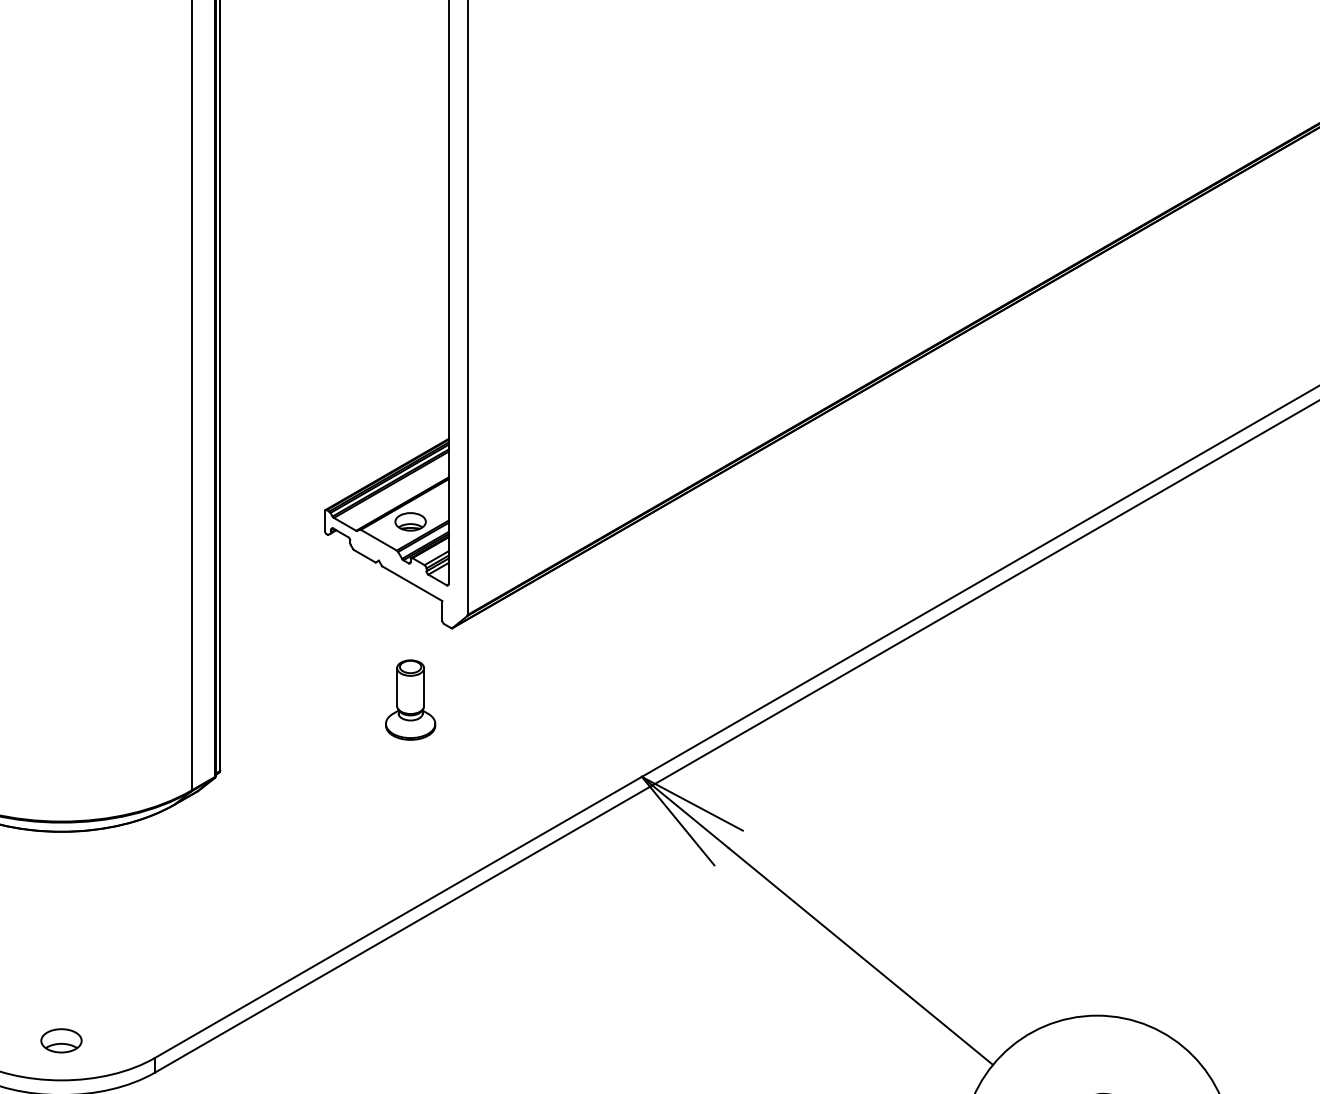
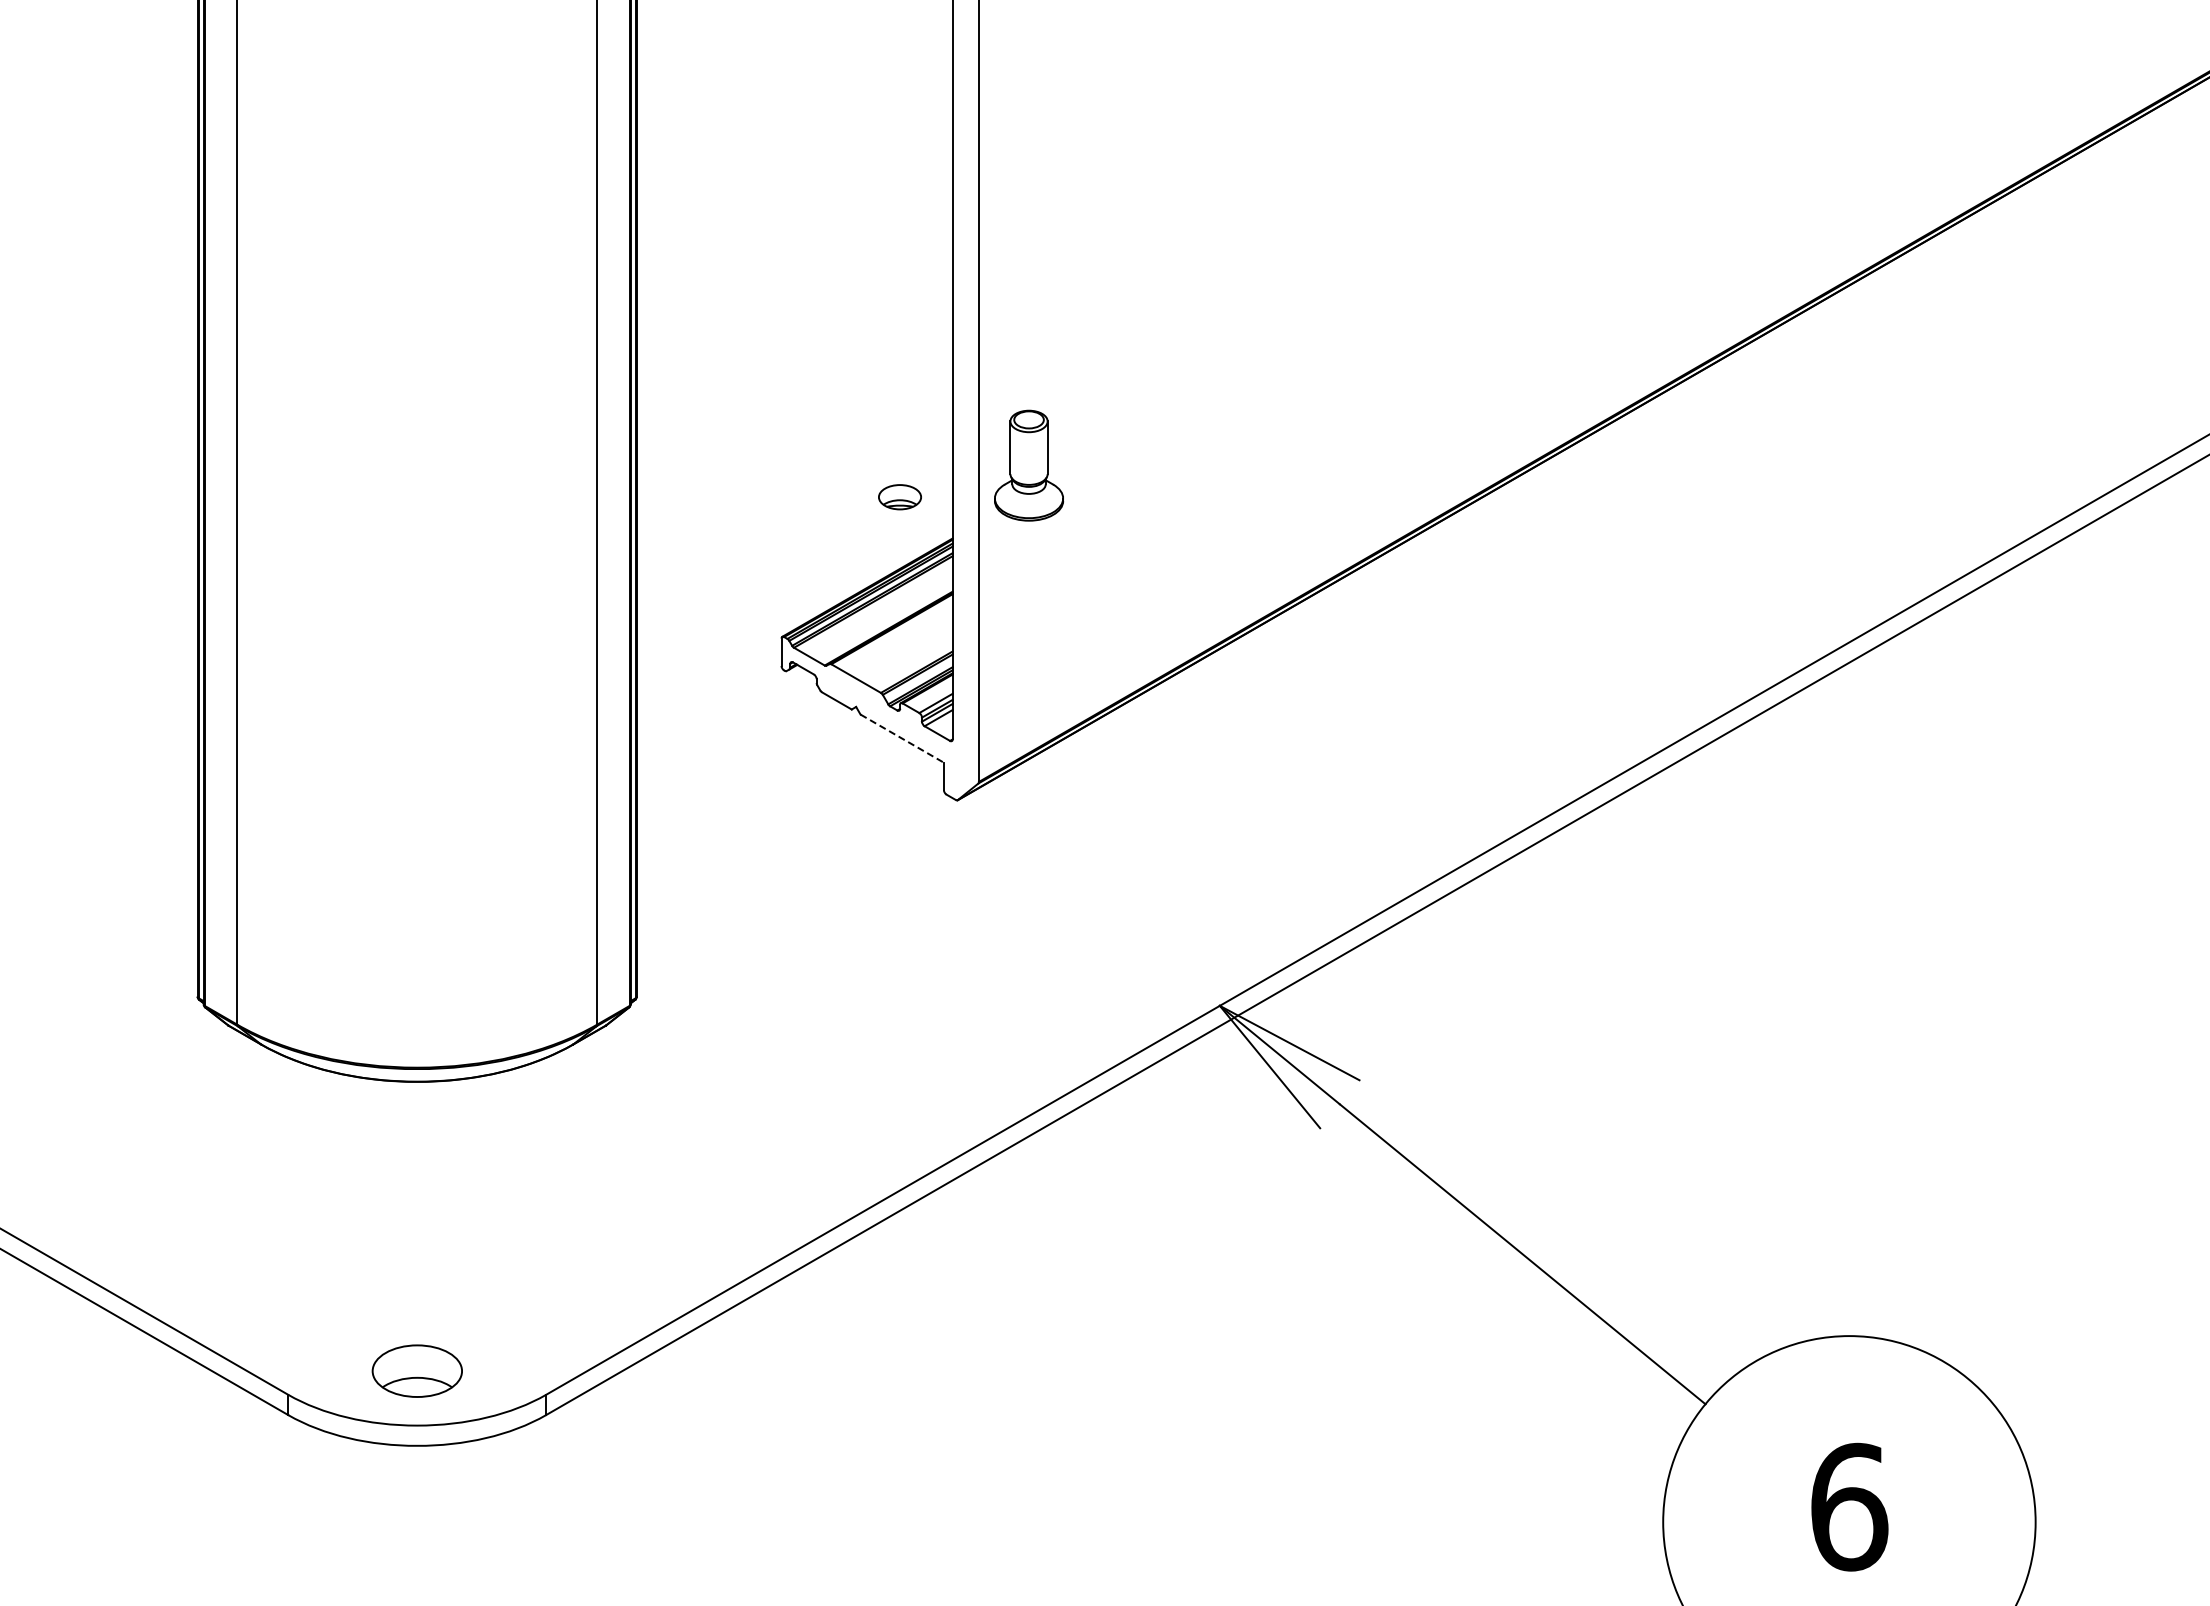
part: (410, 522) -> (899, 497), moved
line: (412, 583) -> (902, 738), solid -> dashed
part: (410, 699) -> (1029, 465), moved
part: (60, 1040) -> (416, 1370), size x1.6

